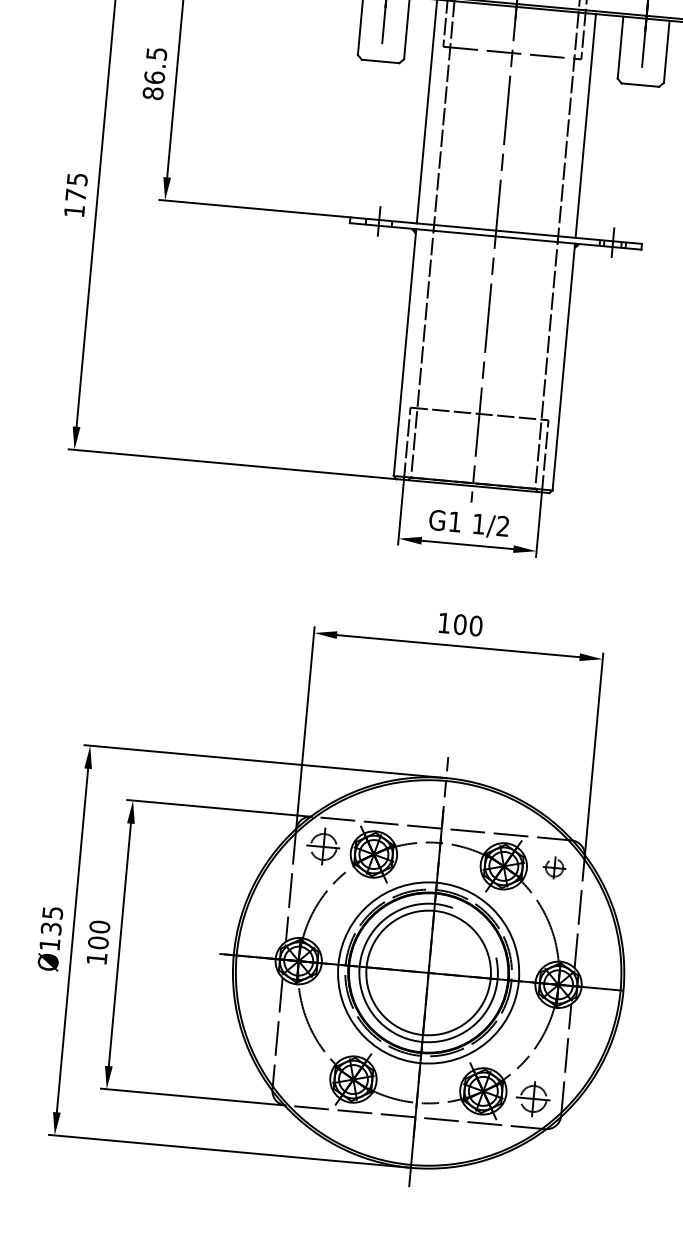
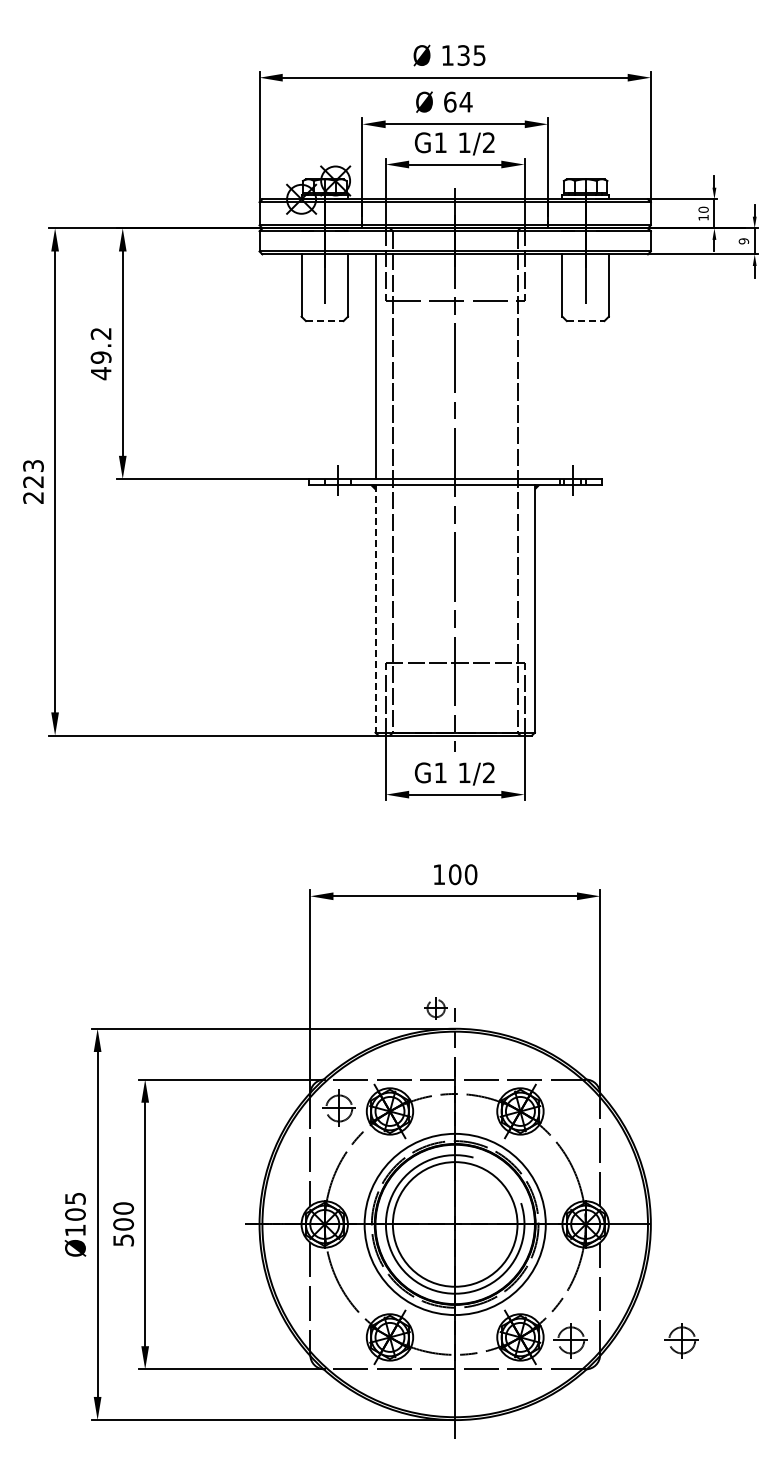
line: (380, 61) -> (324, 321), solid -> dashed
text: (154, 74) -> (100, 354), 86.5 -> 49.2
line: (640, 85) -> (585, 321), solid -> dashed
line: (585, 125) -> (534, 366), removed
text: (75, 194) -> (33, 481), 175 -> 223
line: (405, 352) -> (375, 608), solid -> dashed
part: (553, 867) -> (435, 1008), moved
text: (51, 928) -> (75, 1214), Ø135 -> Ø105
text: (96, 958) -> (123, 1240), 100 -> 500
part: (643, 1109) -> (681, 1340), added

